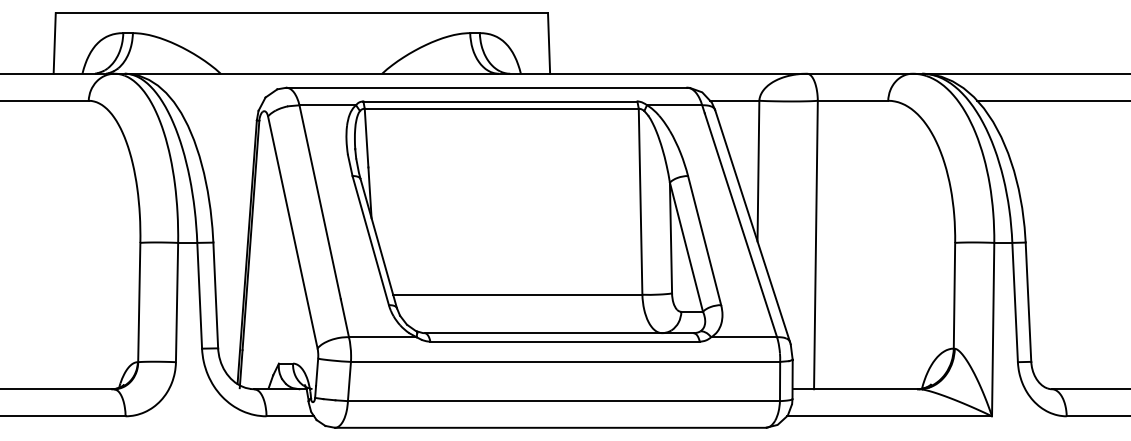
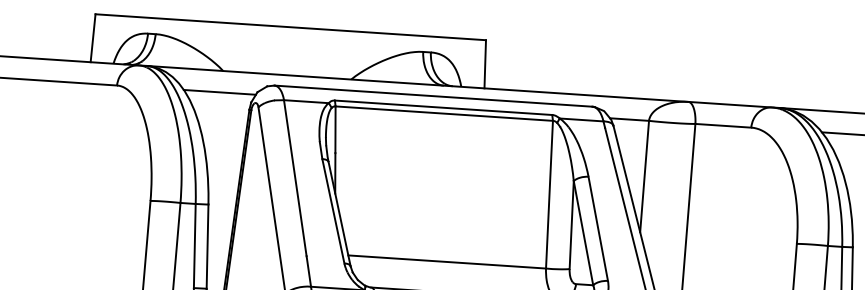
line: (217, 100) -> (219, 92), added

